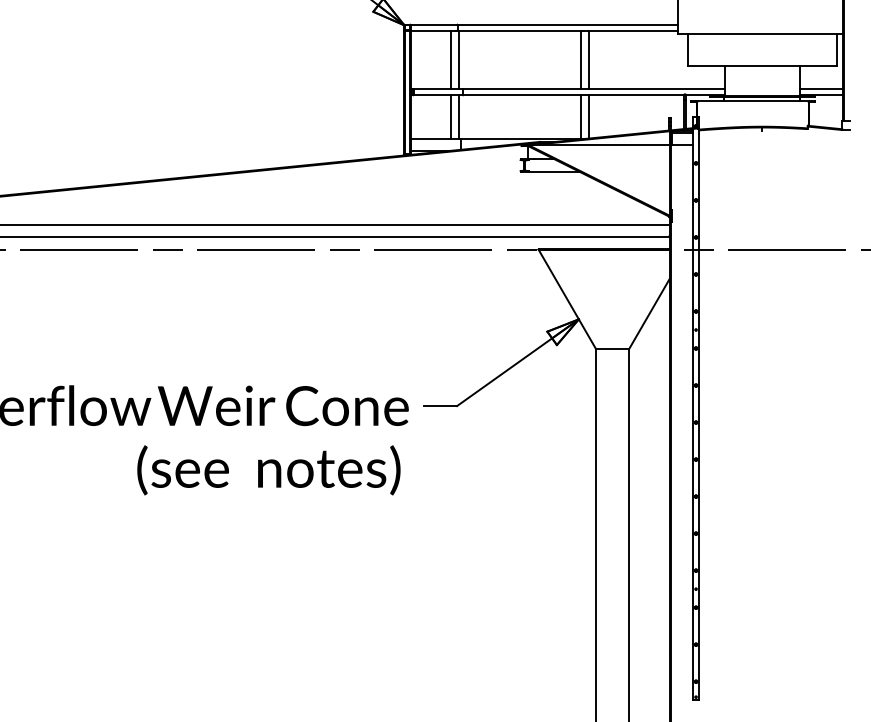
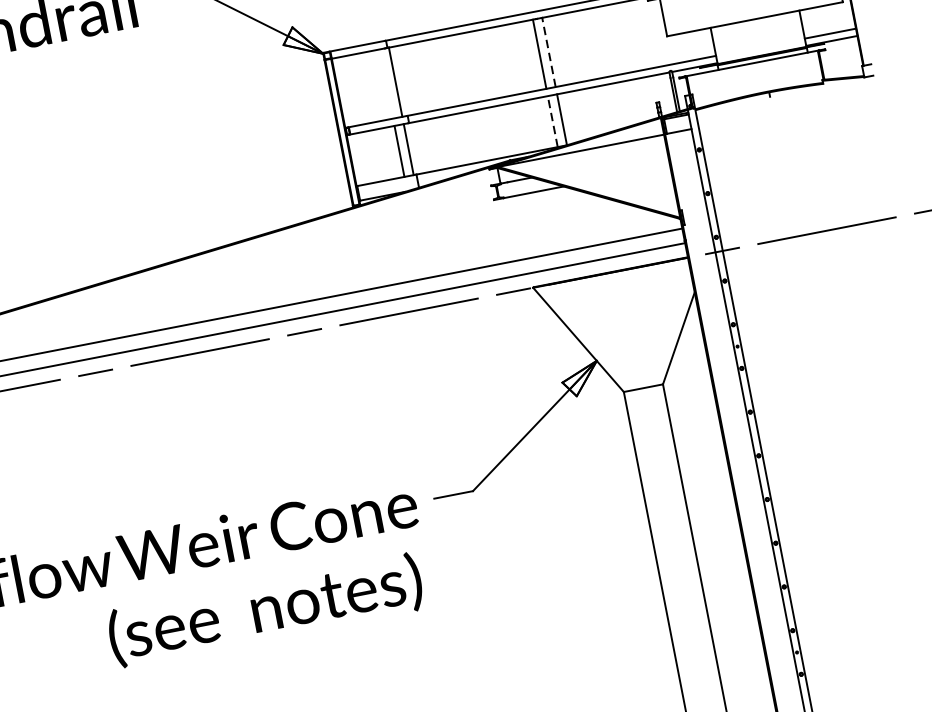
line: (451, 59) -> (386, 83), removed
line: (588, 59) -> (548, 51), solid -> dashed
line: (580, 117) -> (552, 122), solid -> dashed

